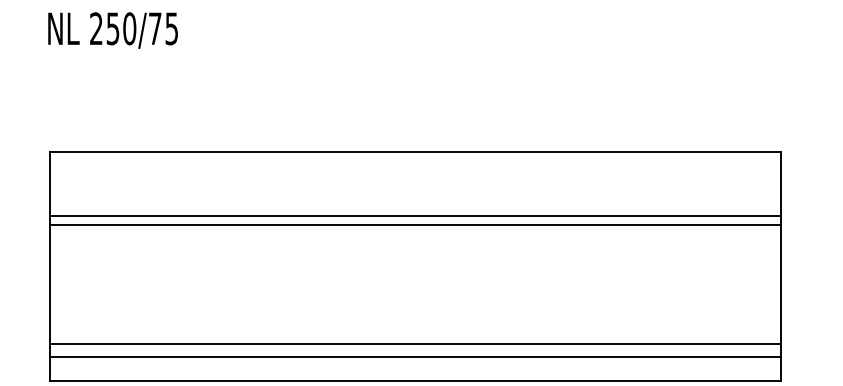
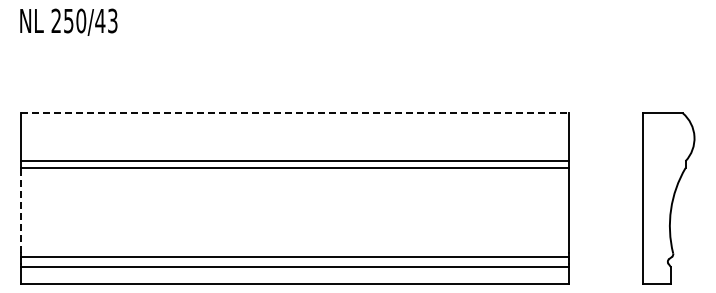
text: (163, 28) -> (106, 20), 250/75 -> 250/43
line: (416, 152) -> (295, 113), solid -> dashed
line: (49, 282) -> (21, 210), solid -> dashed

